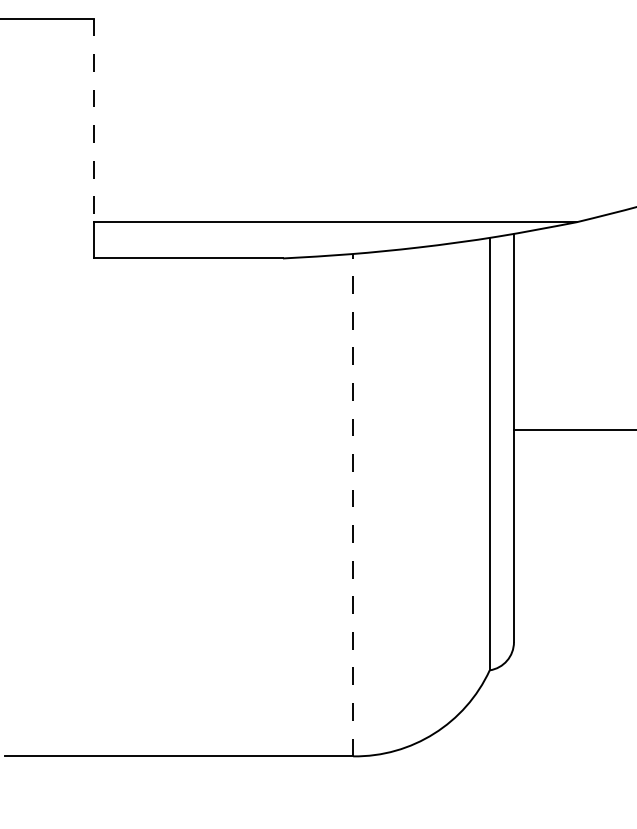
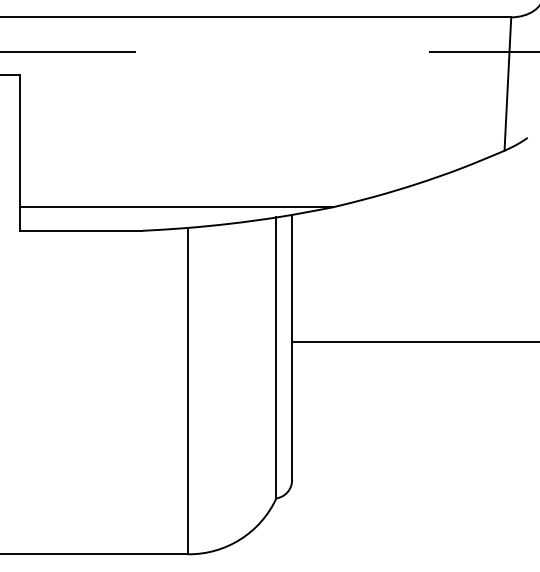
line: (94, 120) -> (19, 141), dashed -> solid
line: (352, 504) -> (187, 390), dashed -> solid

